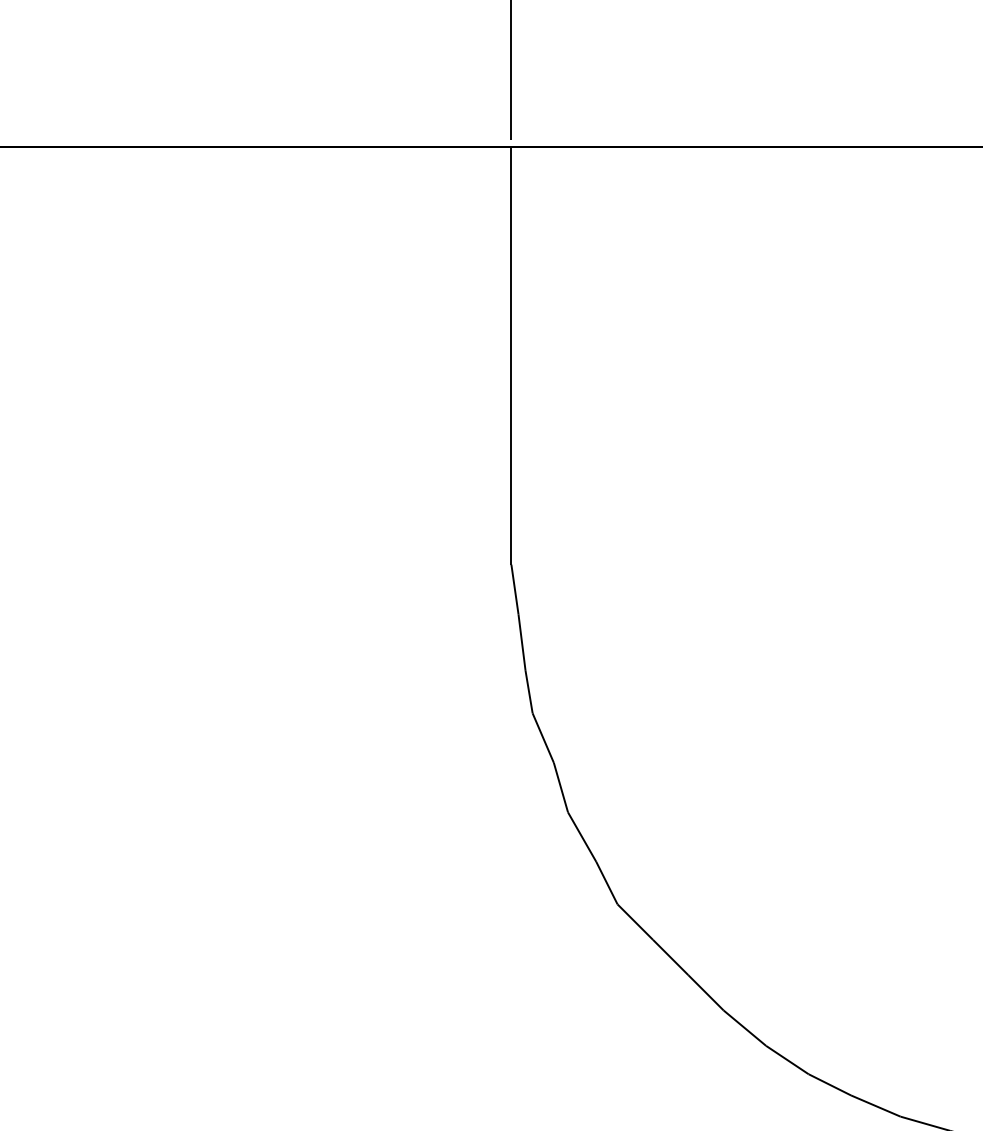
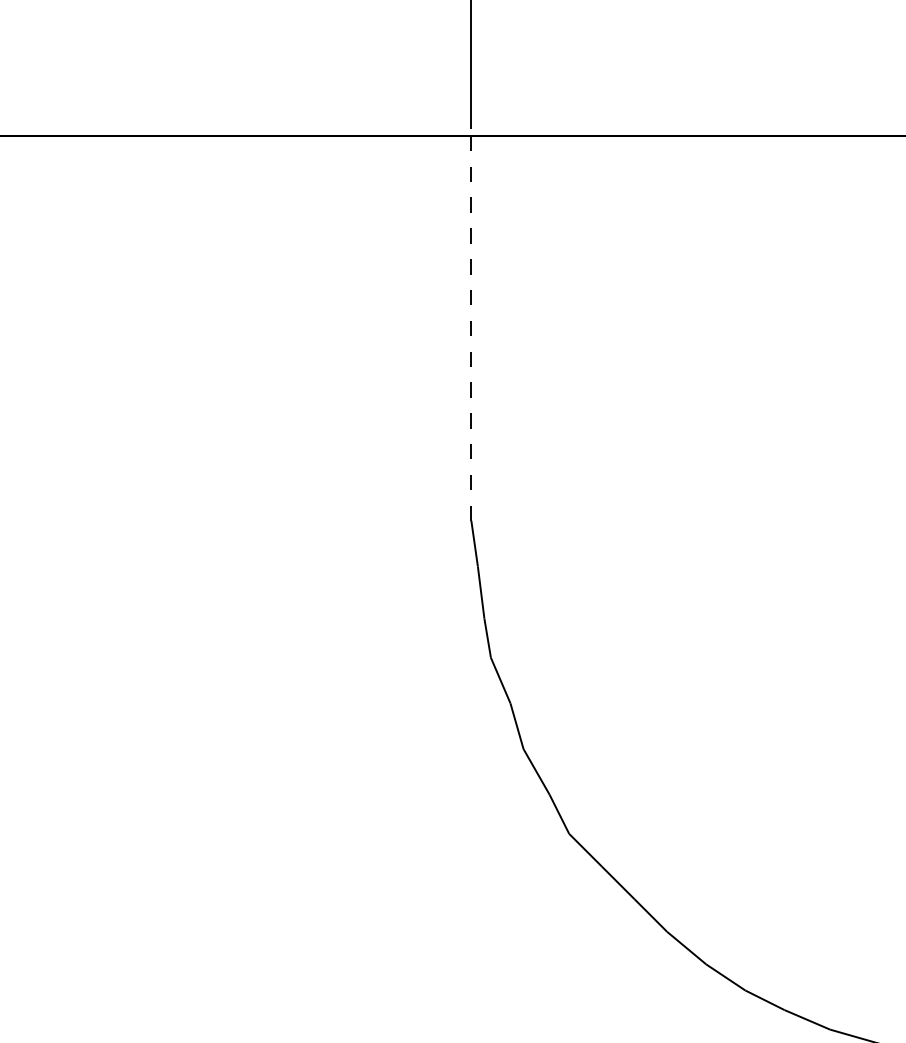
line: (511, 356) -> (471, 328), solid -> dashed

